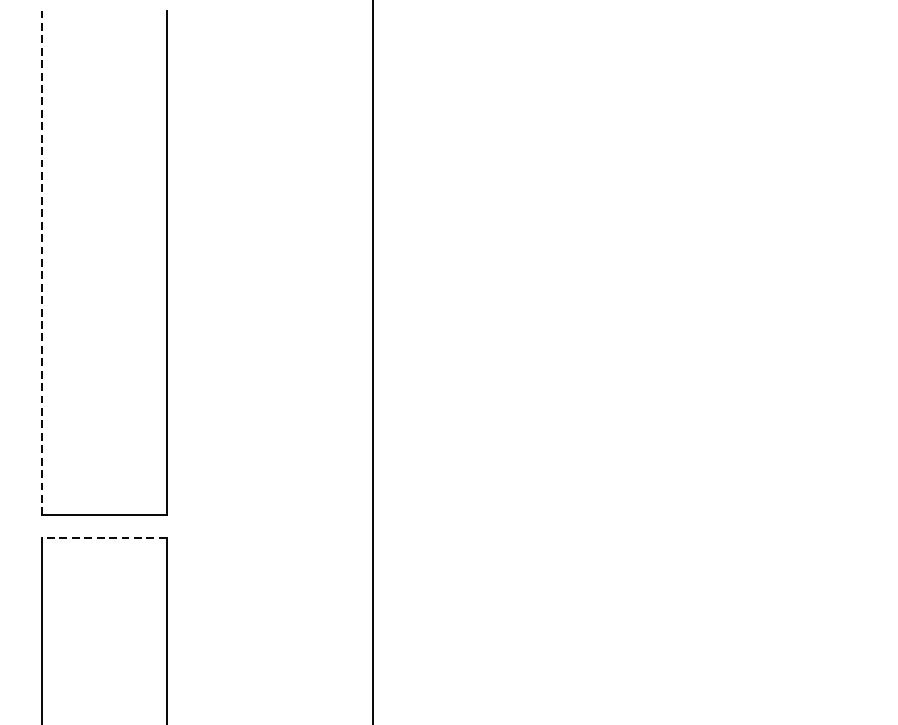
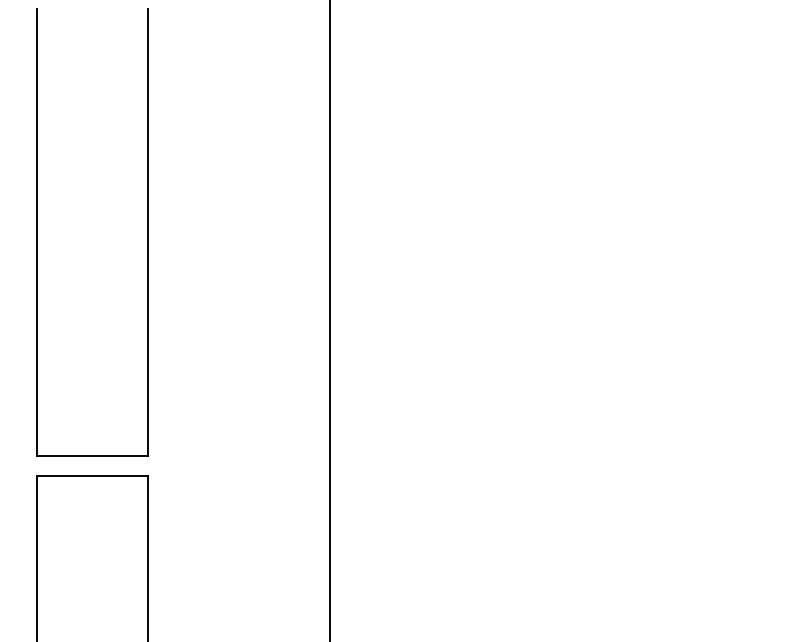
line: (42, 262) -> (37, 232), dashed -> solid
line: (103, 538) -> (91, 476), dashed -> solid

